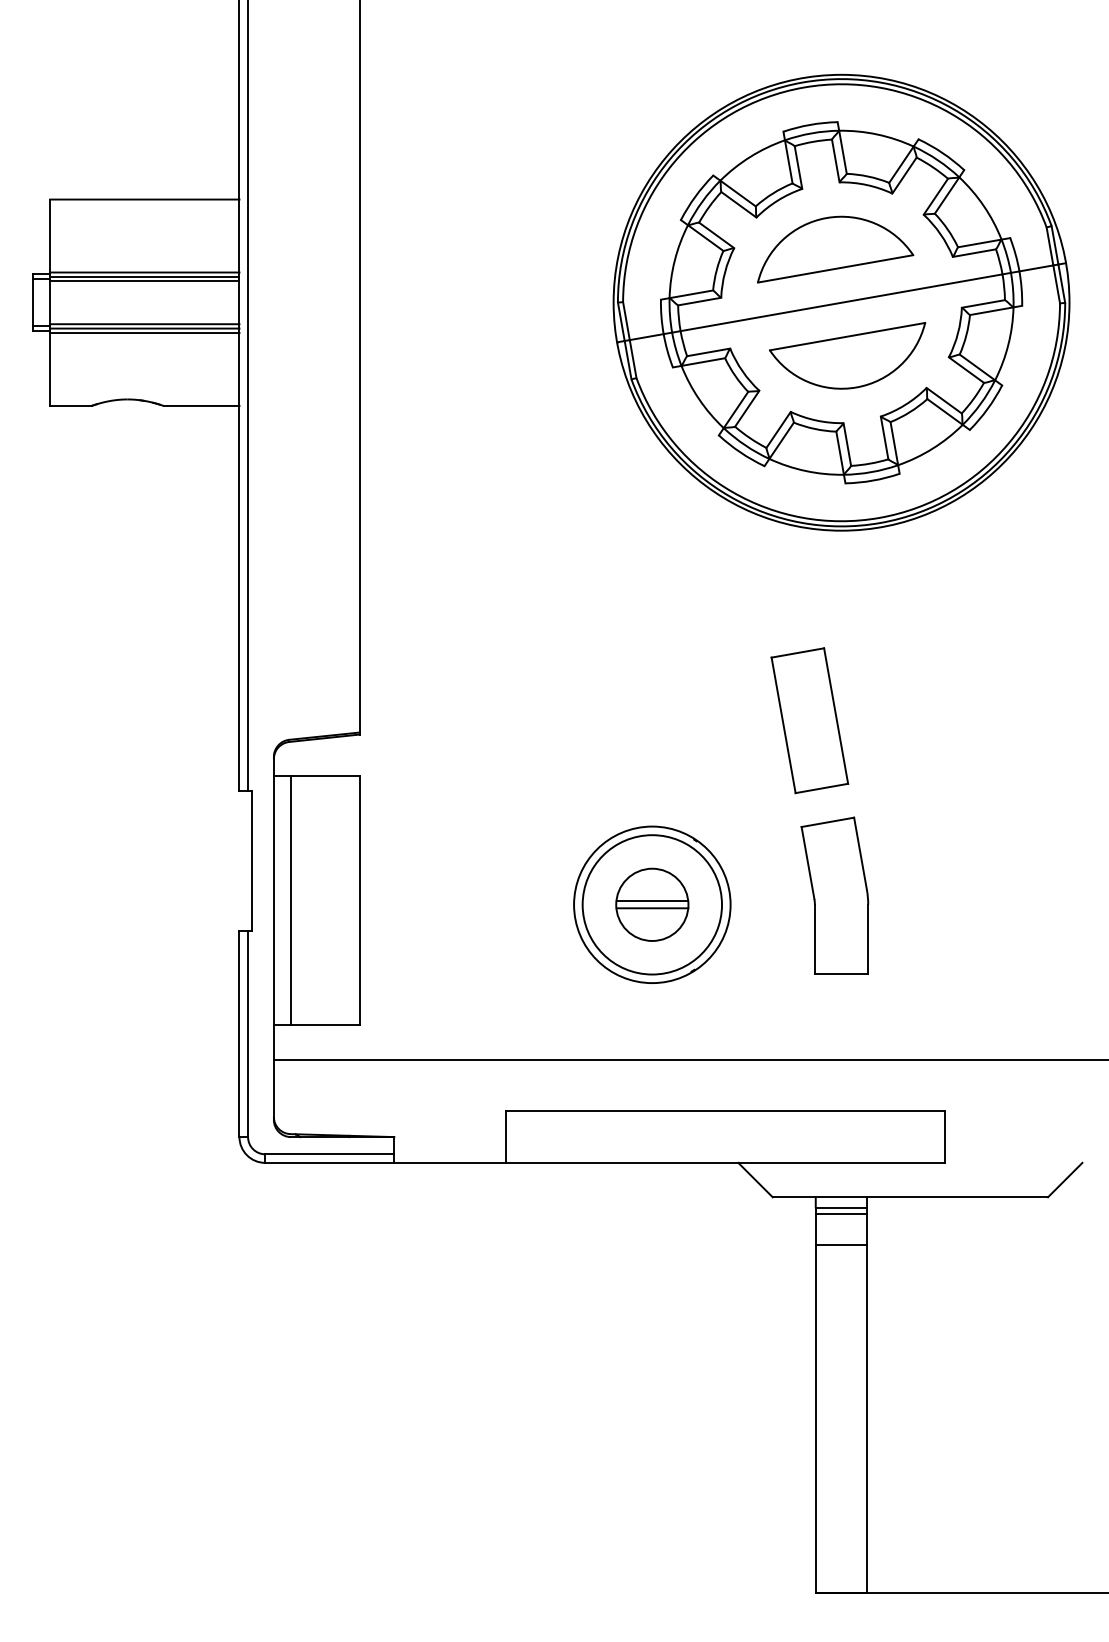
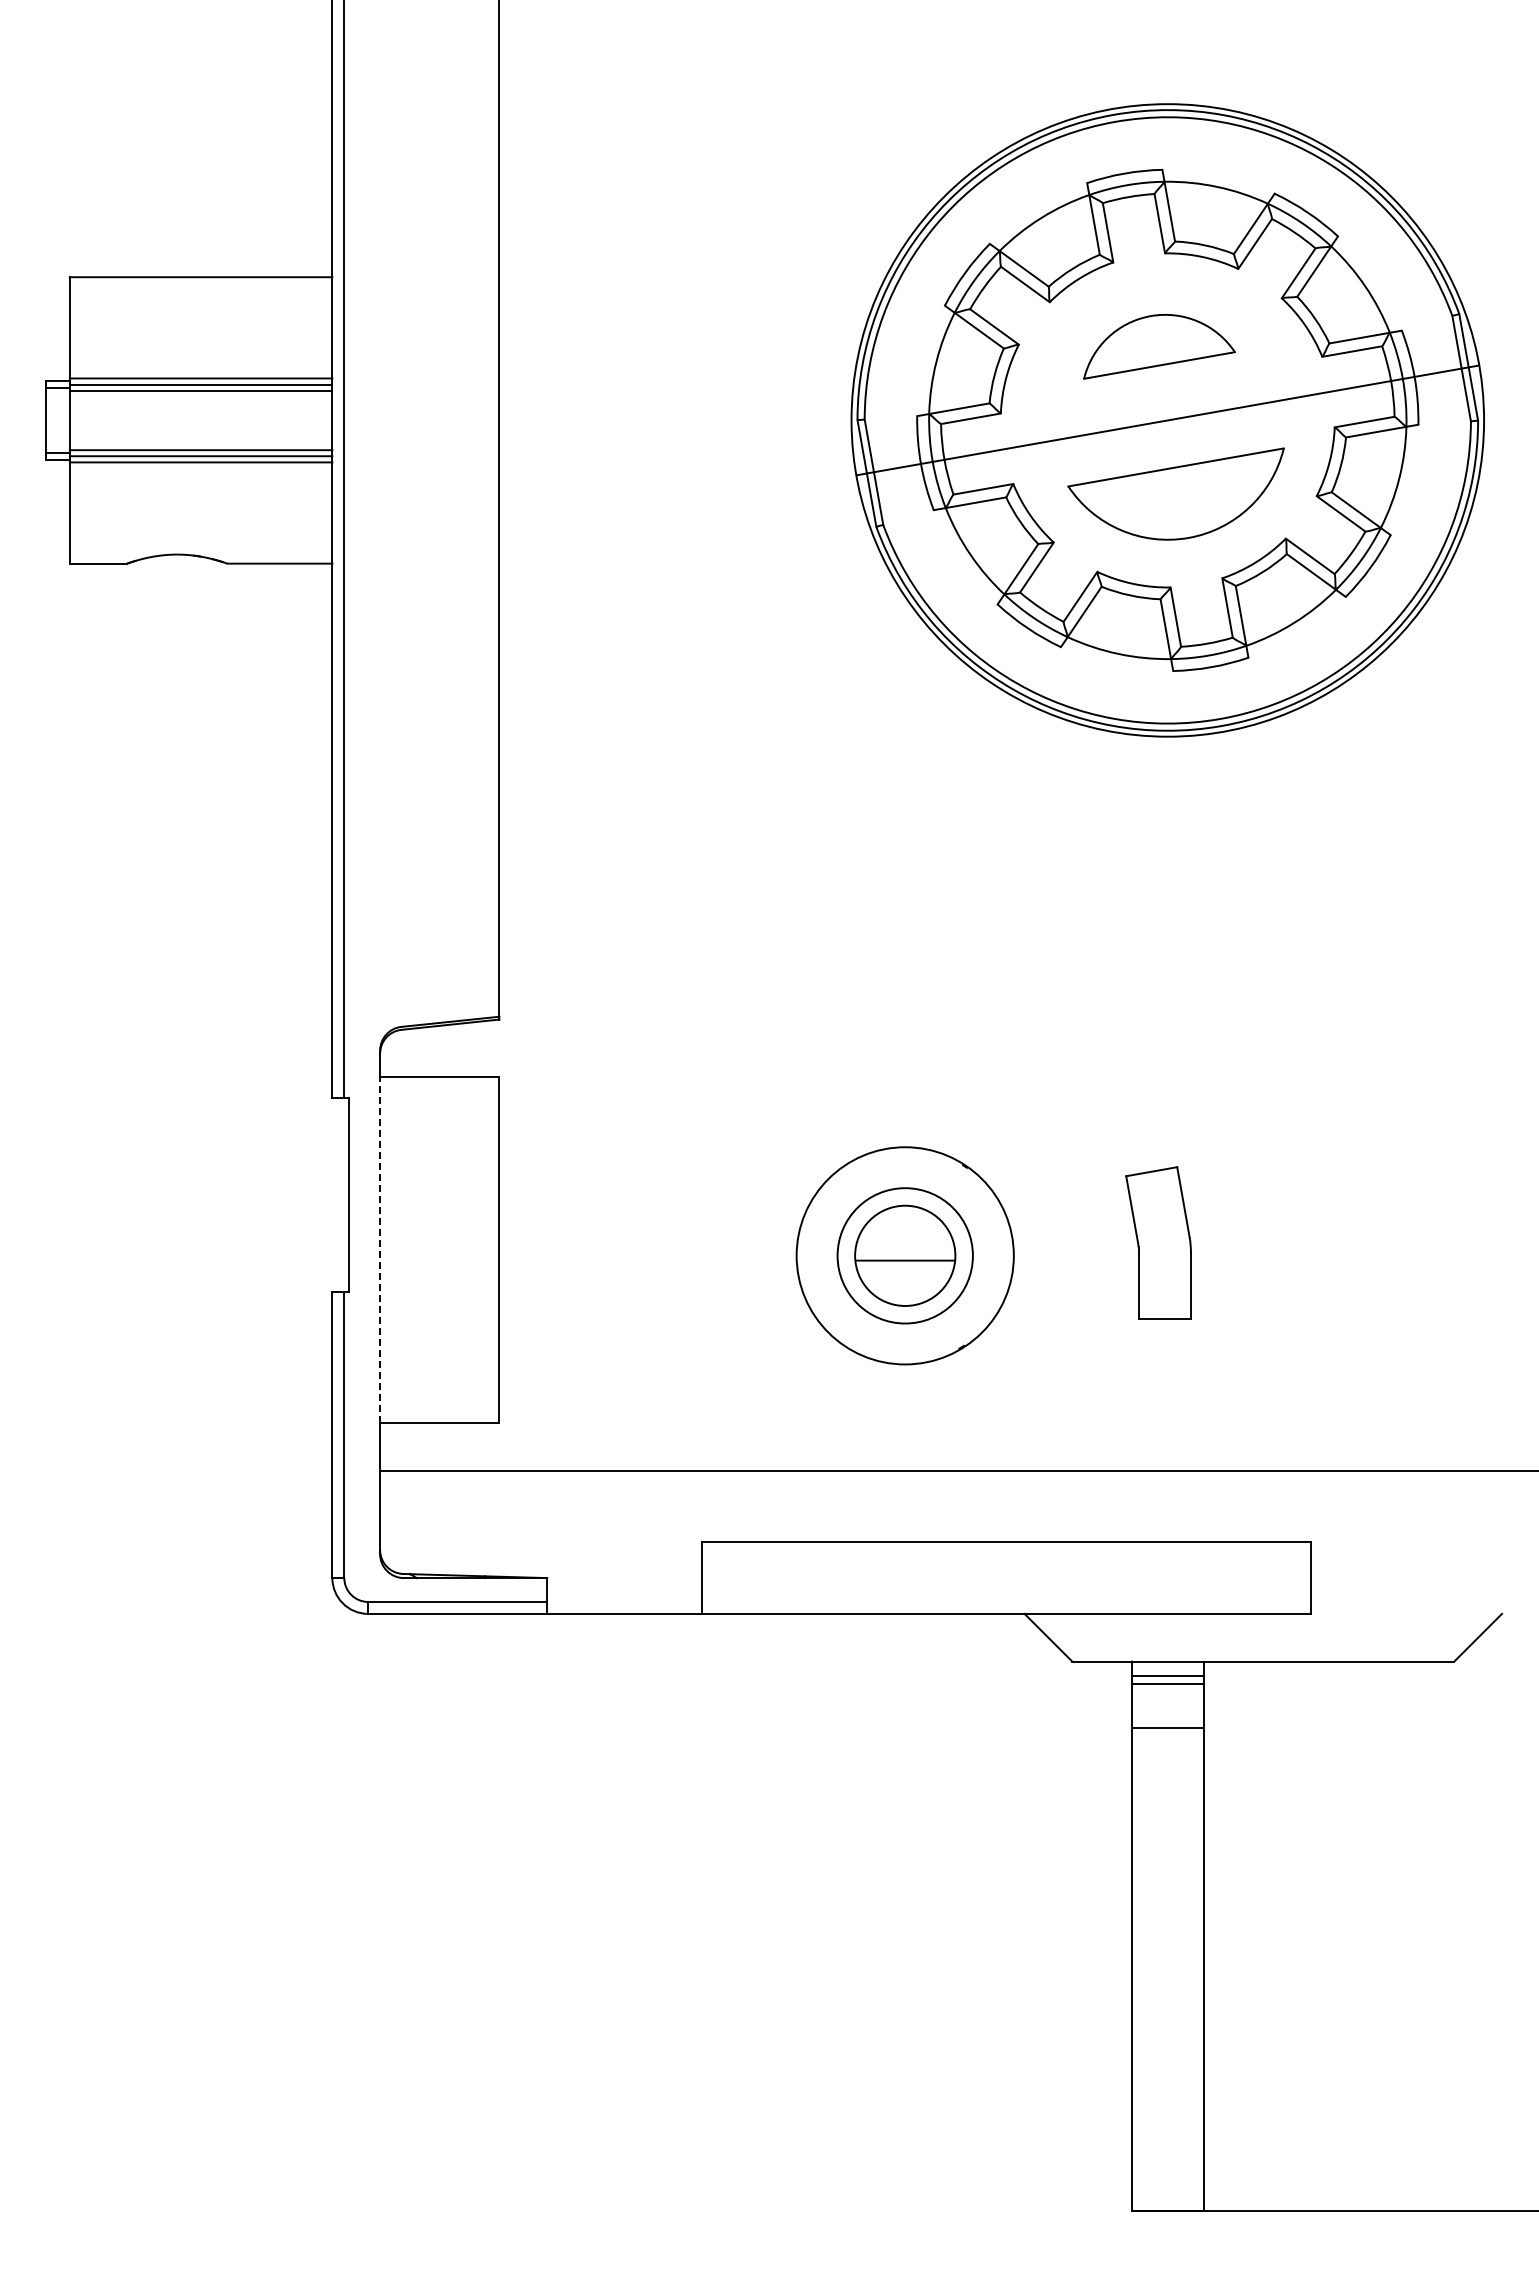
part: (835, 249) -> (1159, 346), size x0.7
part: (809, 720) -> (1123, 999), removed
part: (834, 895) -> (1158, 1242), size x0.7
line: (274, 900) -> (380, 1249), solid -> dashed
line: (291, 900) -> (404, 1249), removed
line: (652, 901) -> (905, 1251), removed
circle: (651, 904) -> (904, 1255), size x0.7

